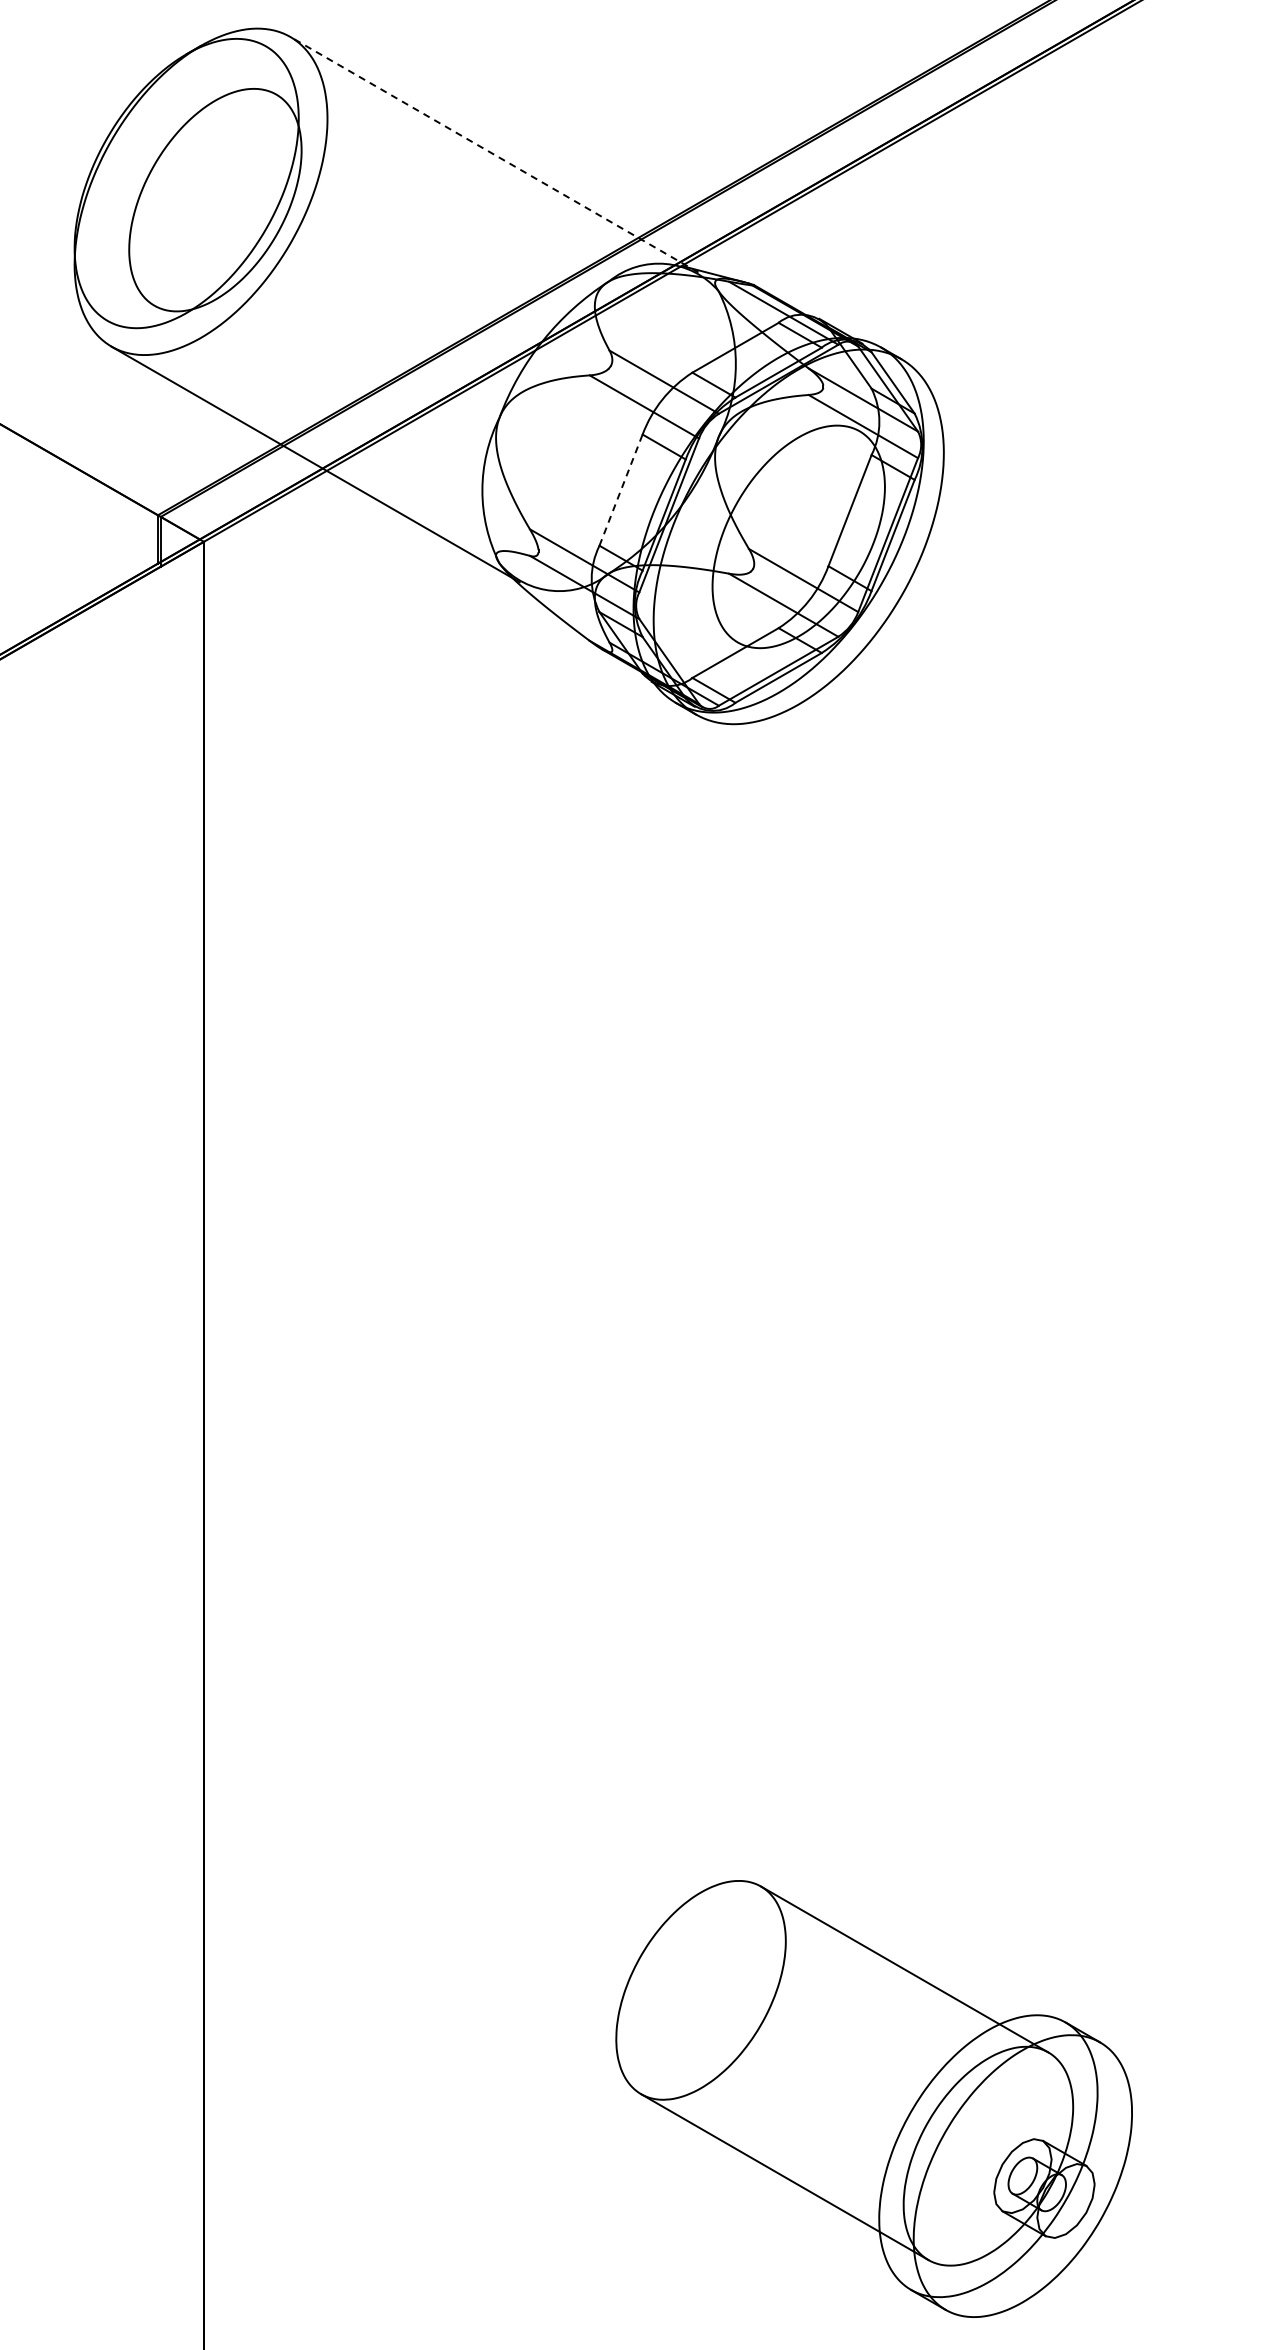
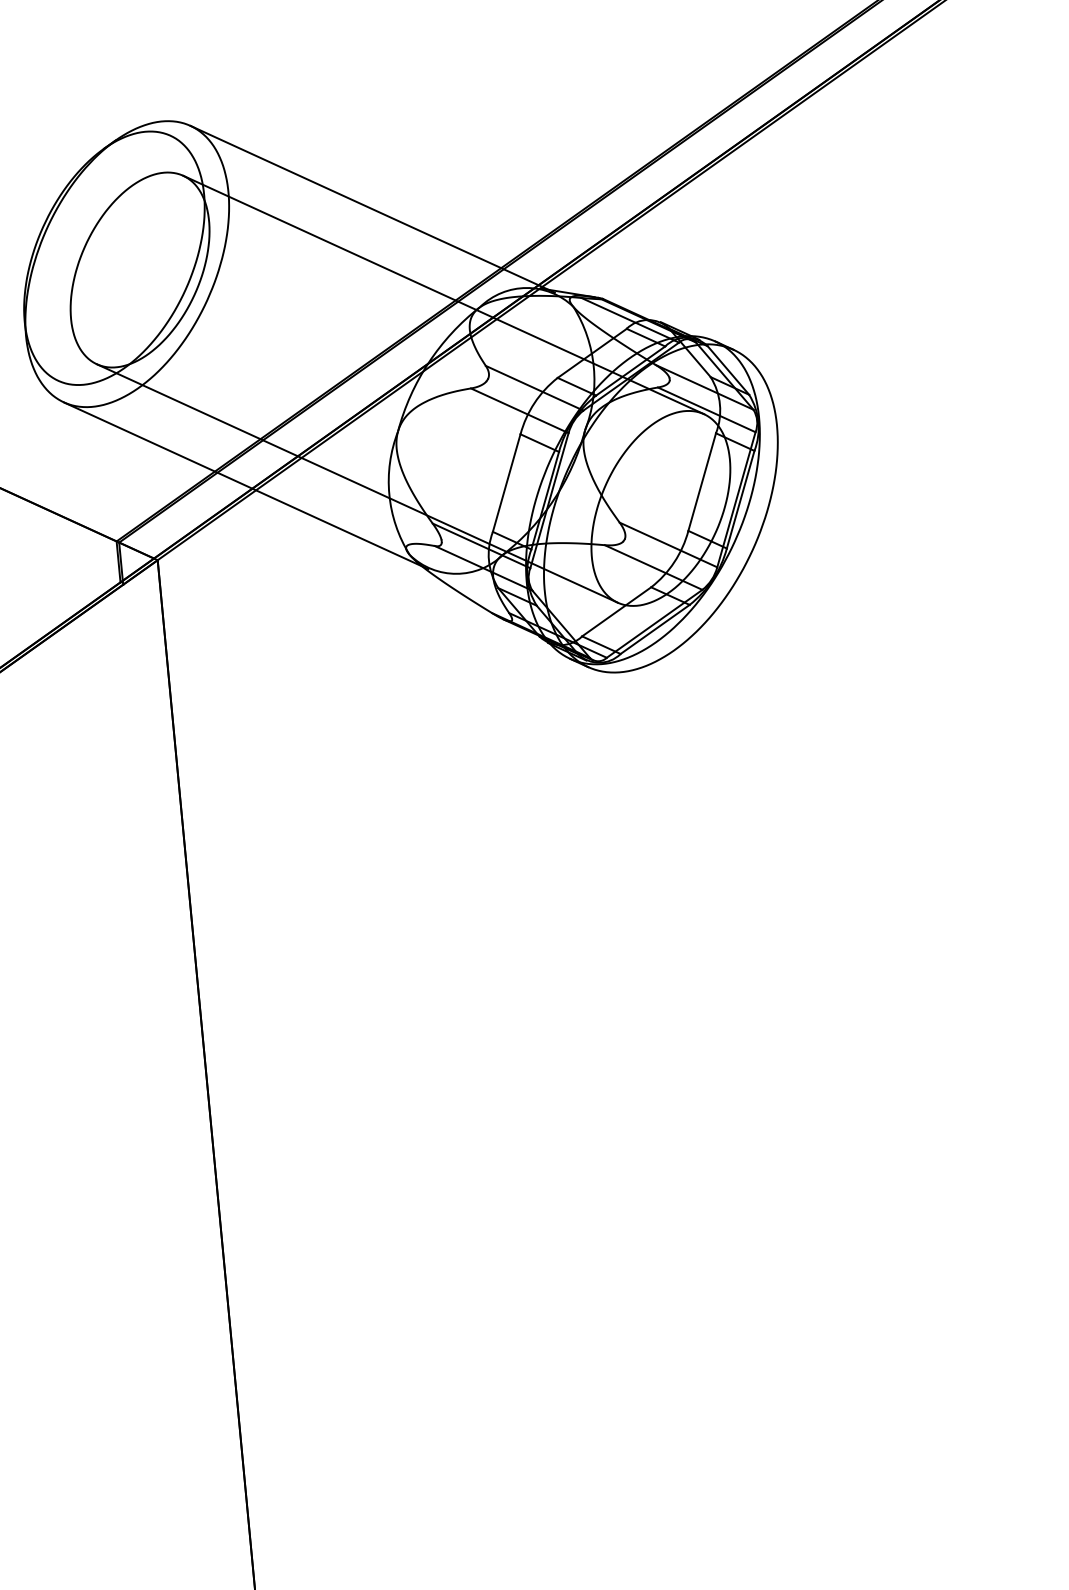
line: (494, 154) -> (372, 209), dashed -> solid
line: (567, 262) -> (443, 294), added
line: (445, 473) -> (356, 483), added
line: (621, 490) -> (507, 483), dashed -> solid

